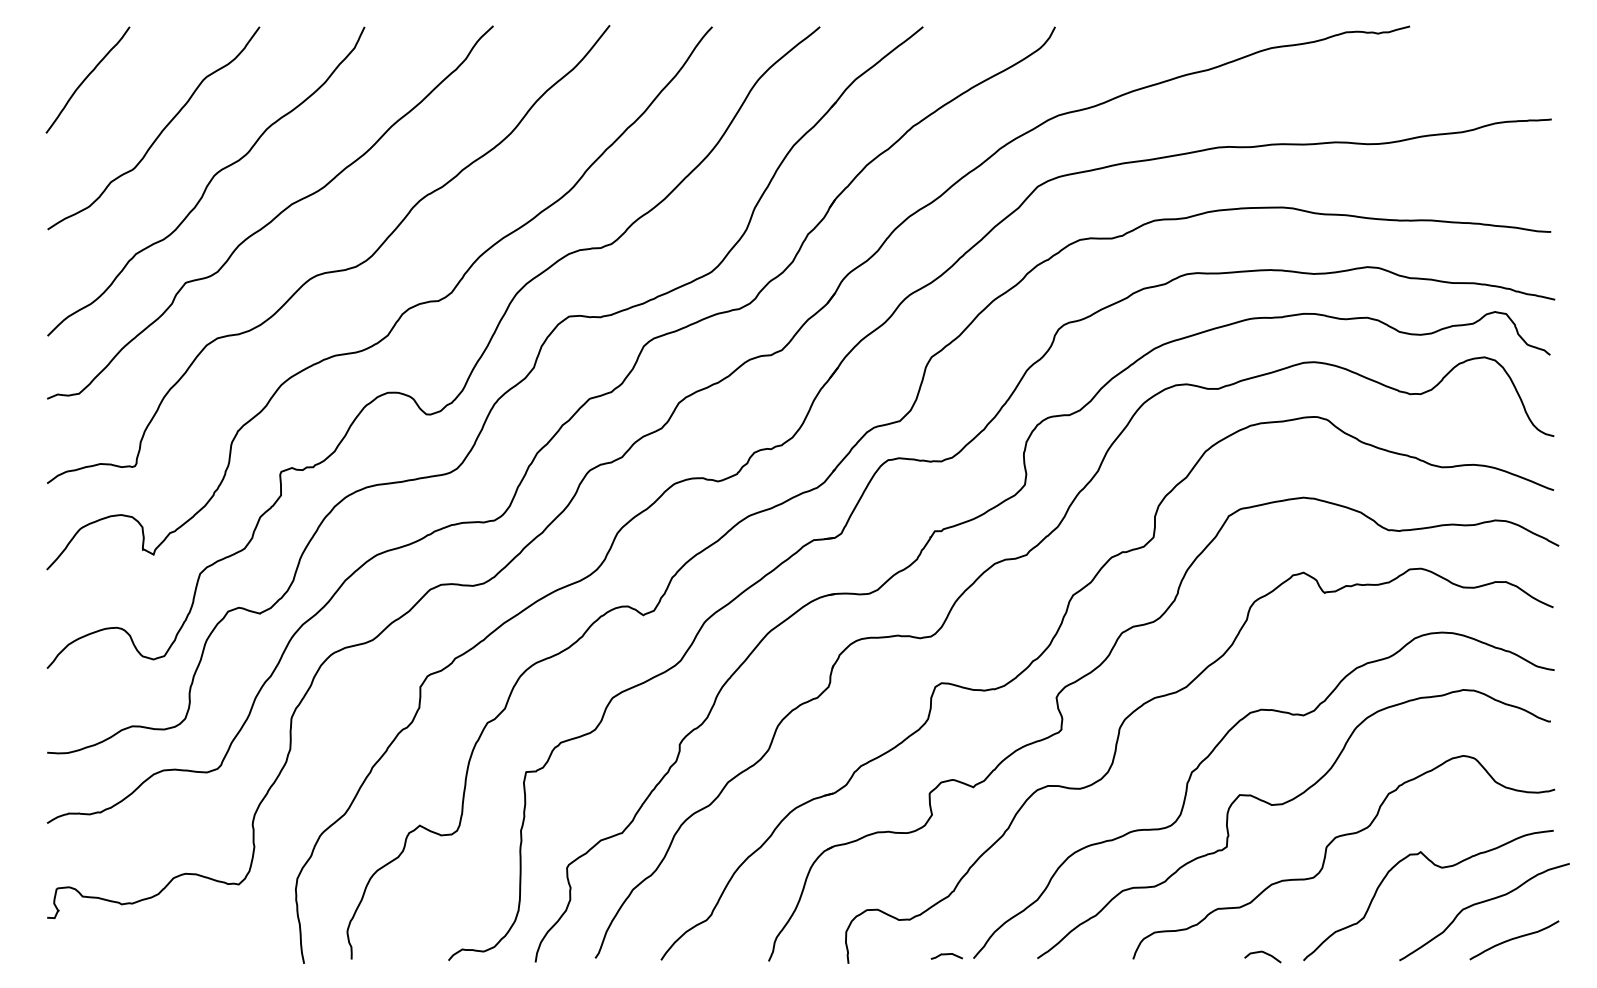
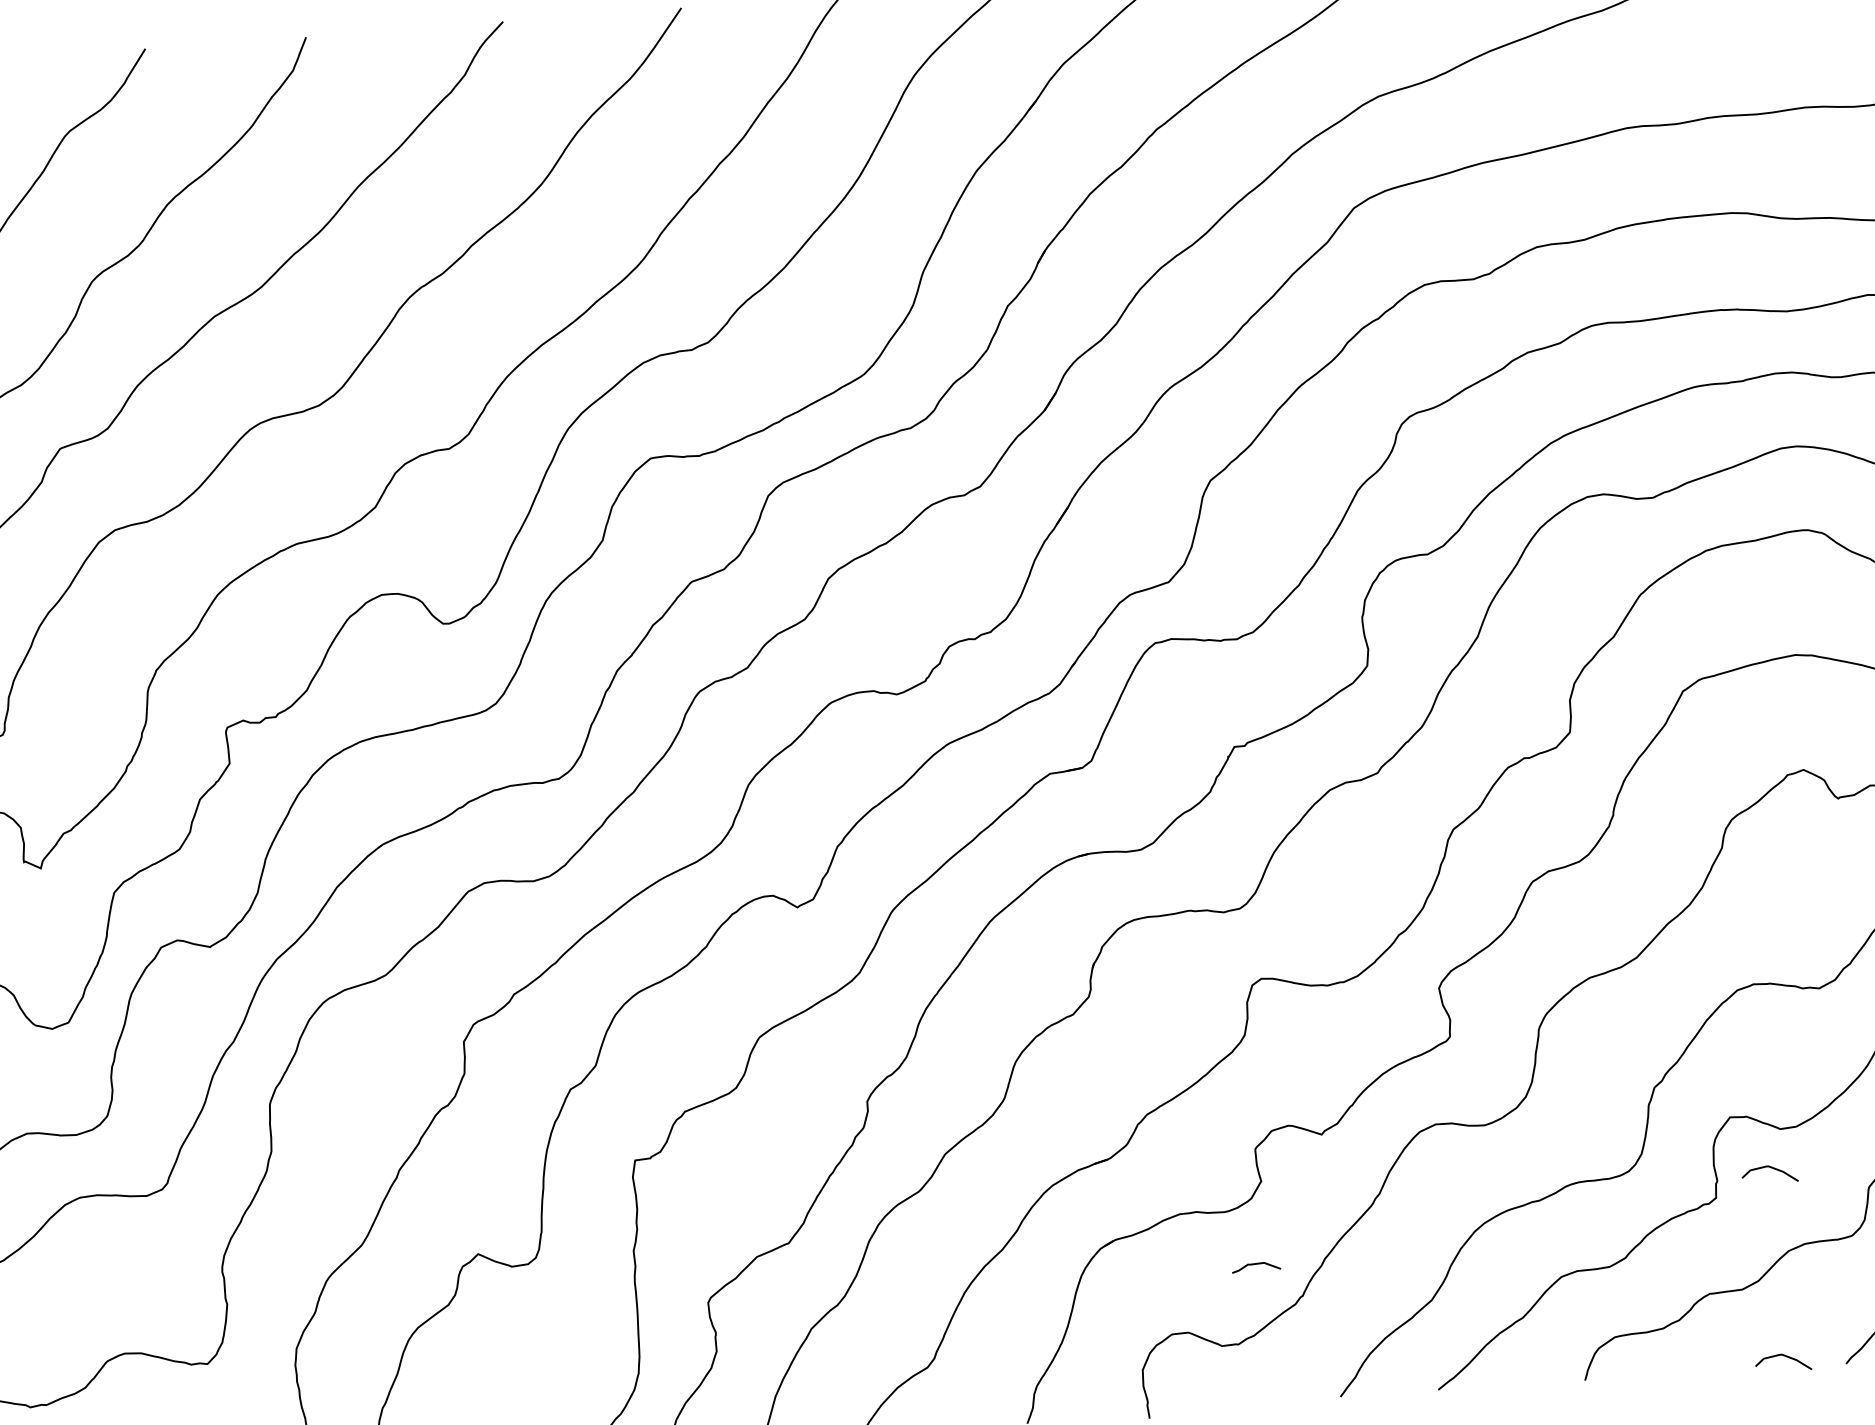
curve: (1263, 830) -> (1770, 1168), added
curve: (946, 955) -> (1255, 1265), moved

